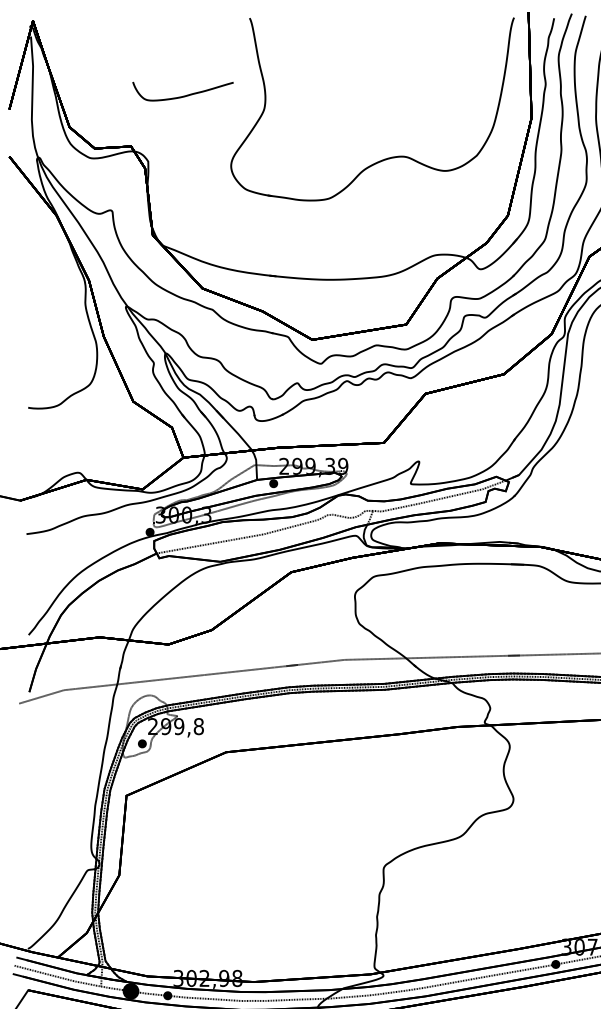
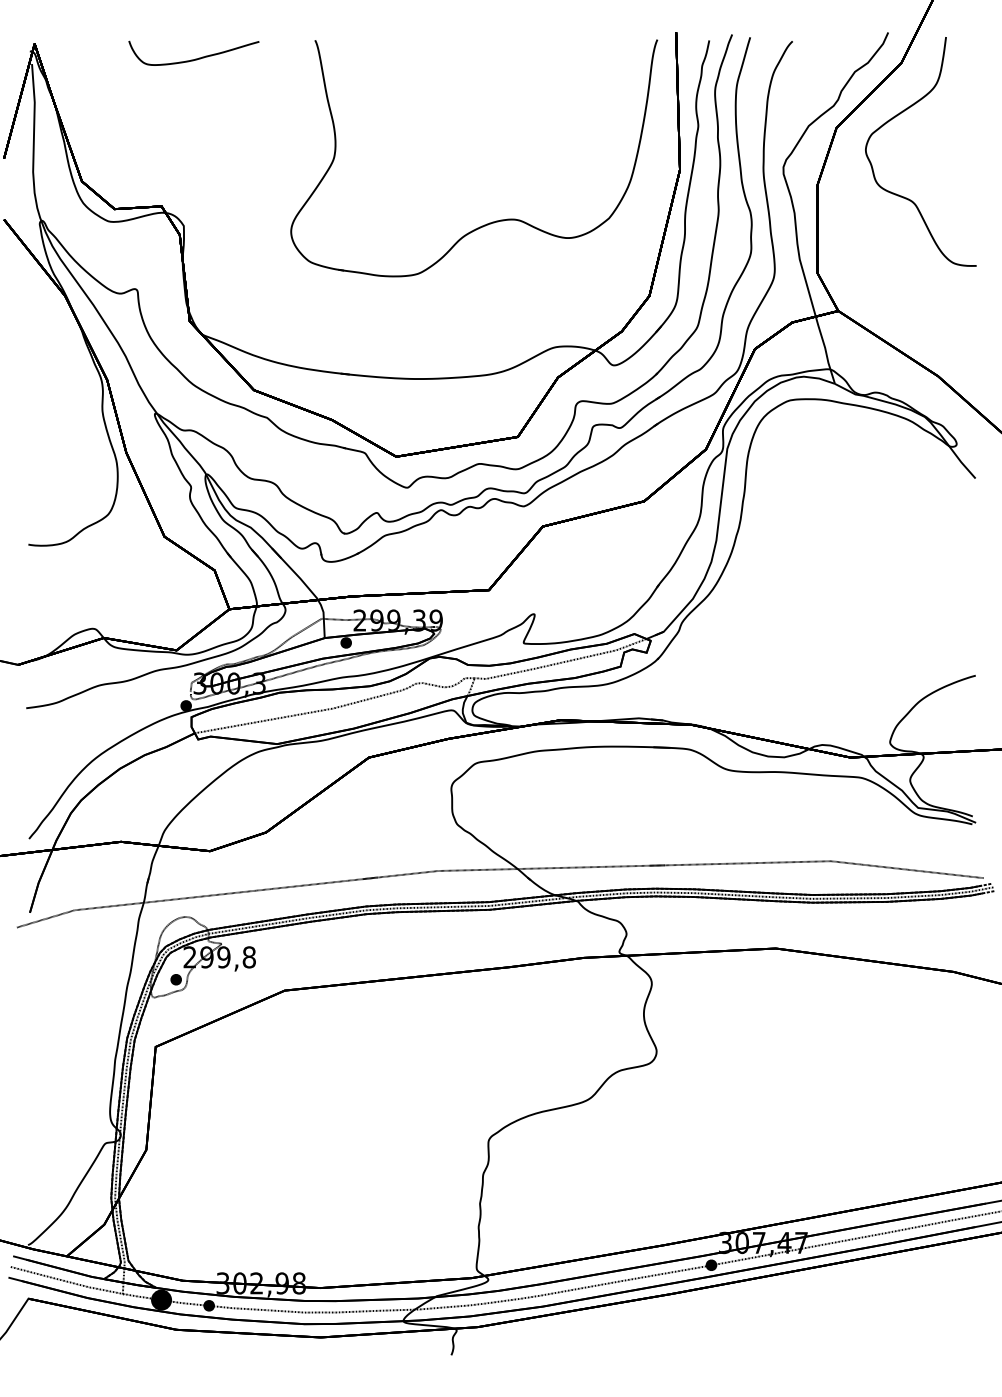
curve: (184, 95) -> (195, 58), moved

